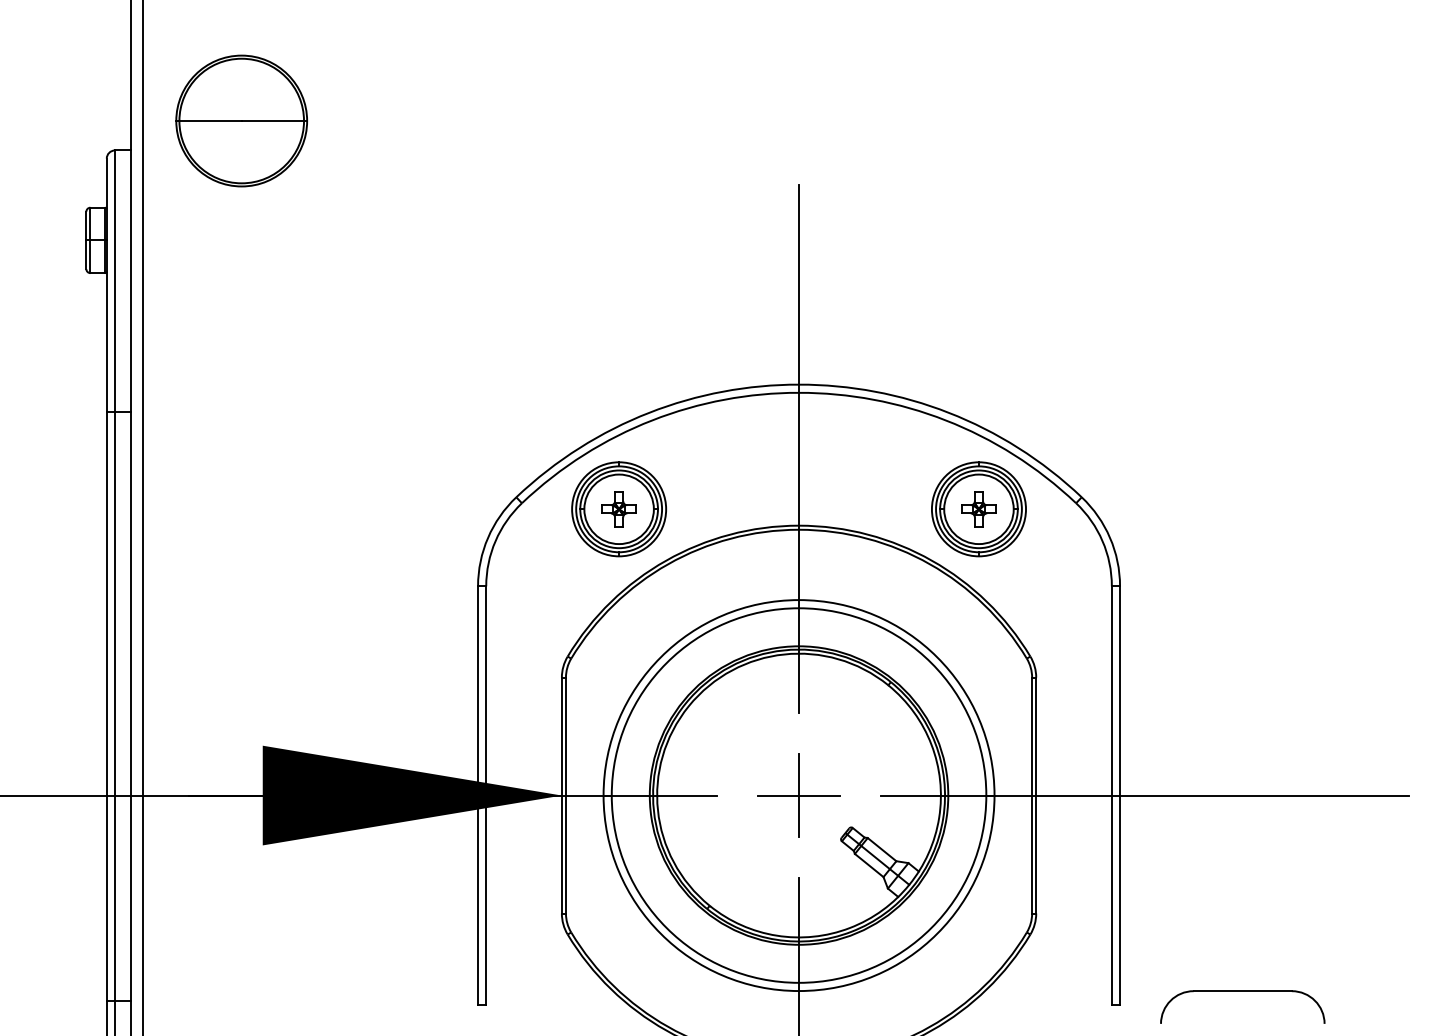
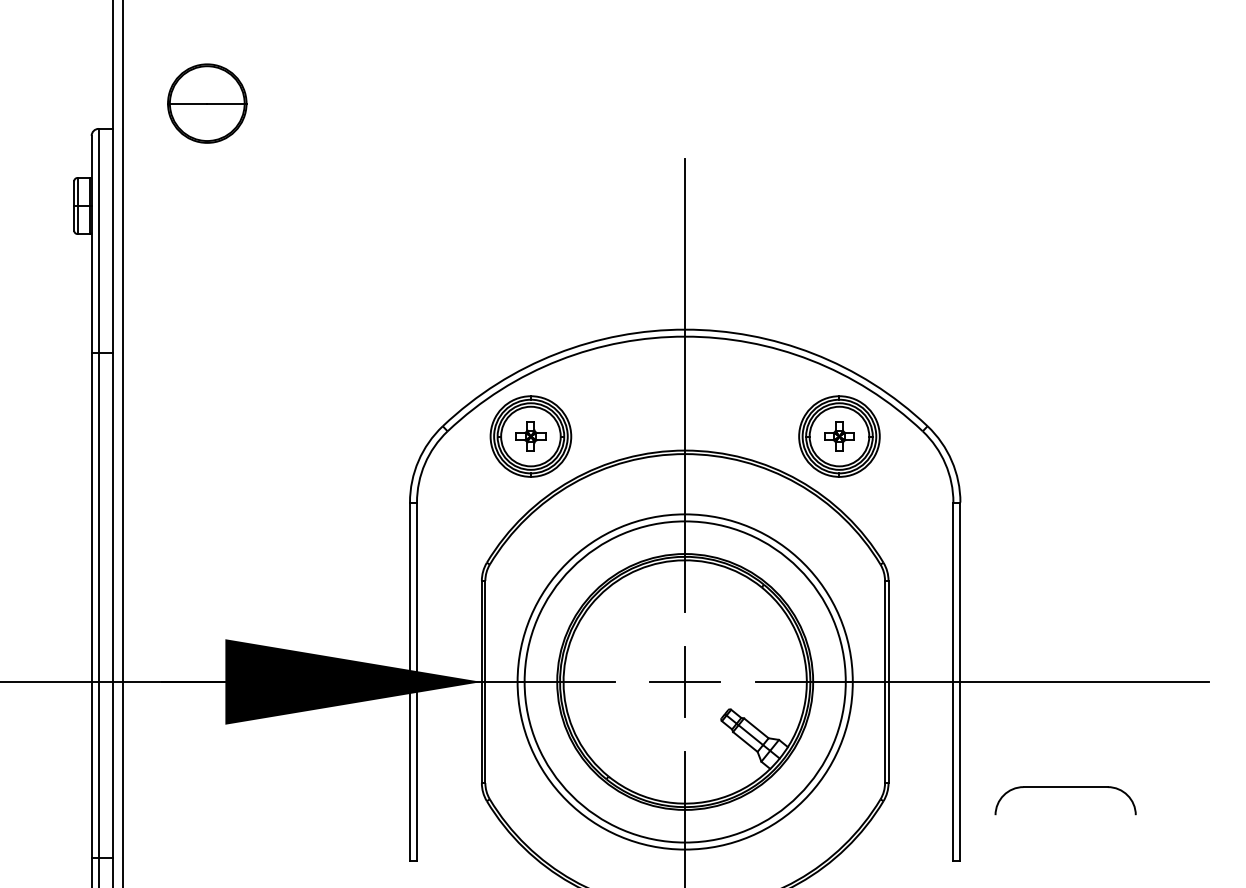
part: (241, 120) -> (207, 103), size x0.7
part: (1242, 991) -> (1065, 787), moved

